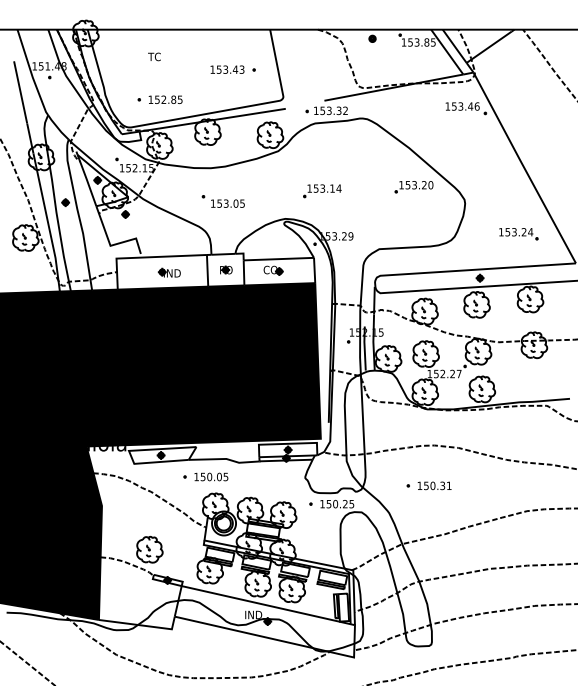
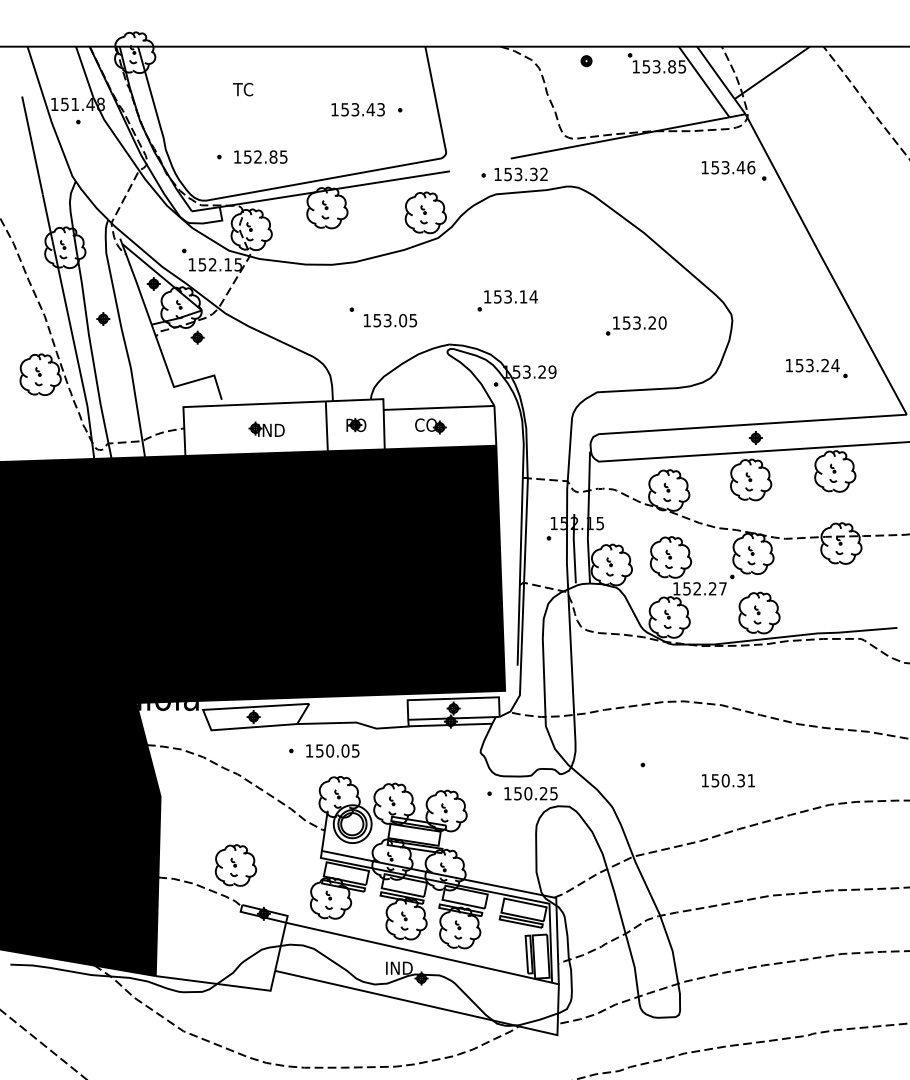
part: (413, 187) -> (635, 326), moved
part: (222, 201) -> (381, 317), moved
text: (434, 485) -> (728, 780), moved

